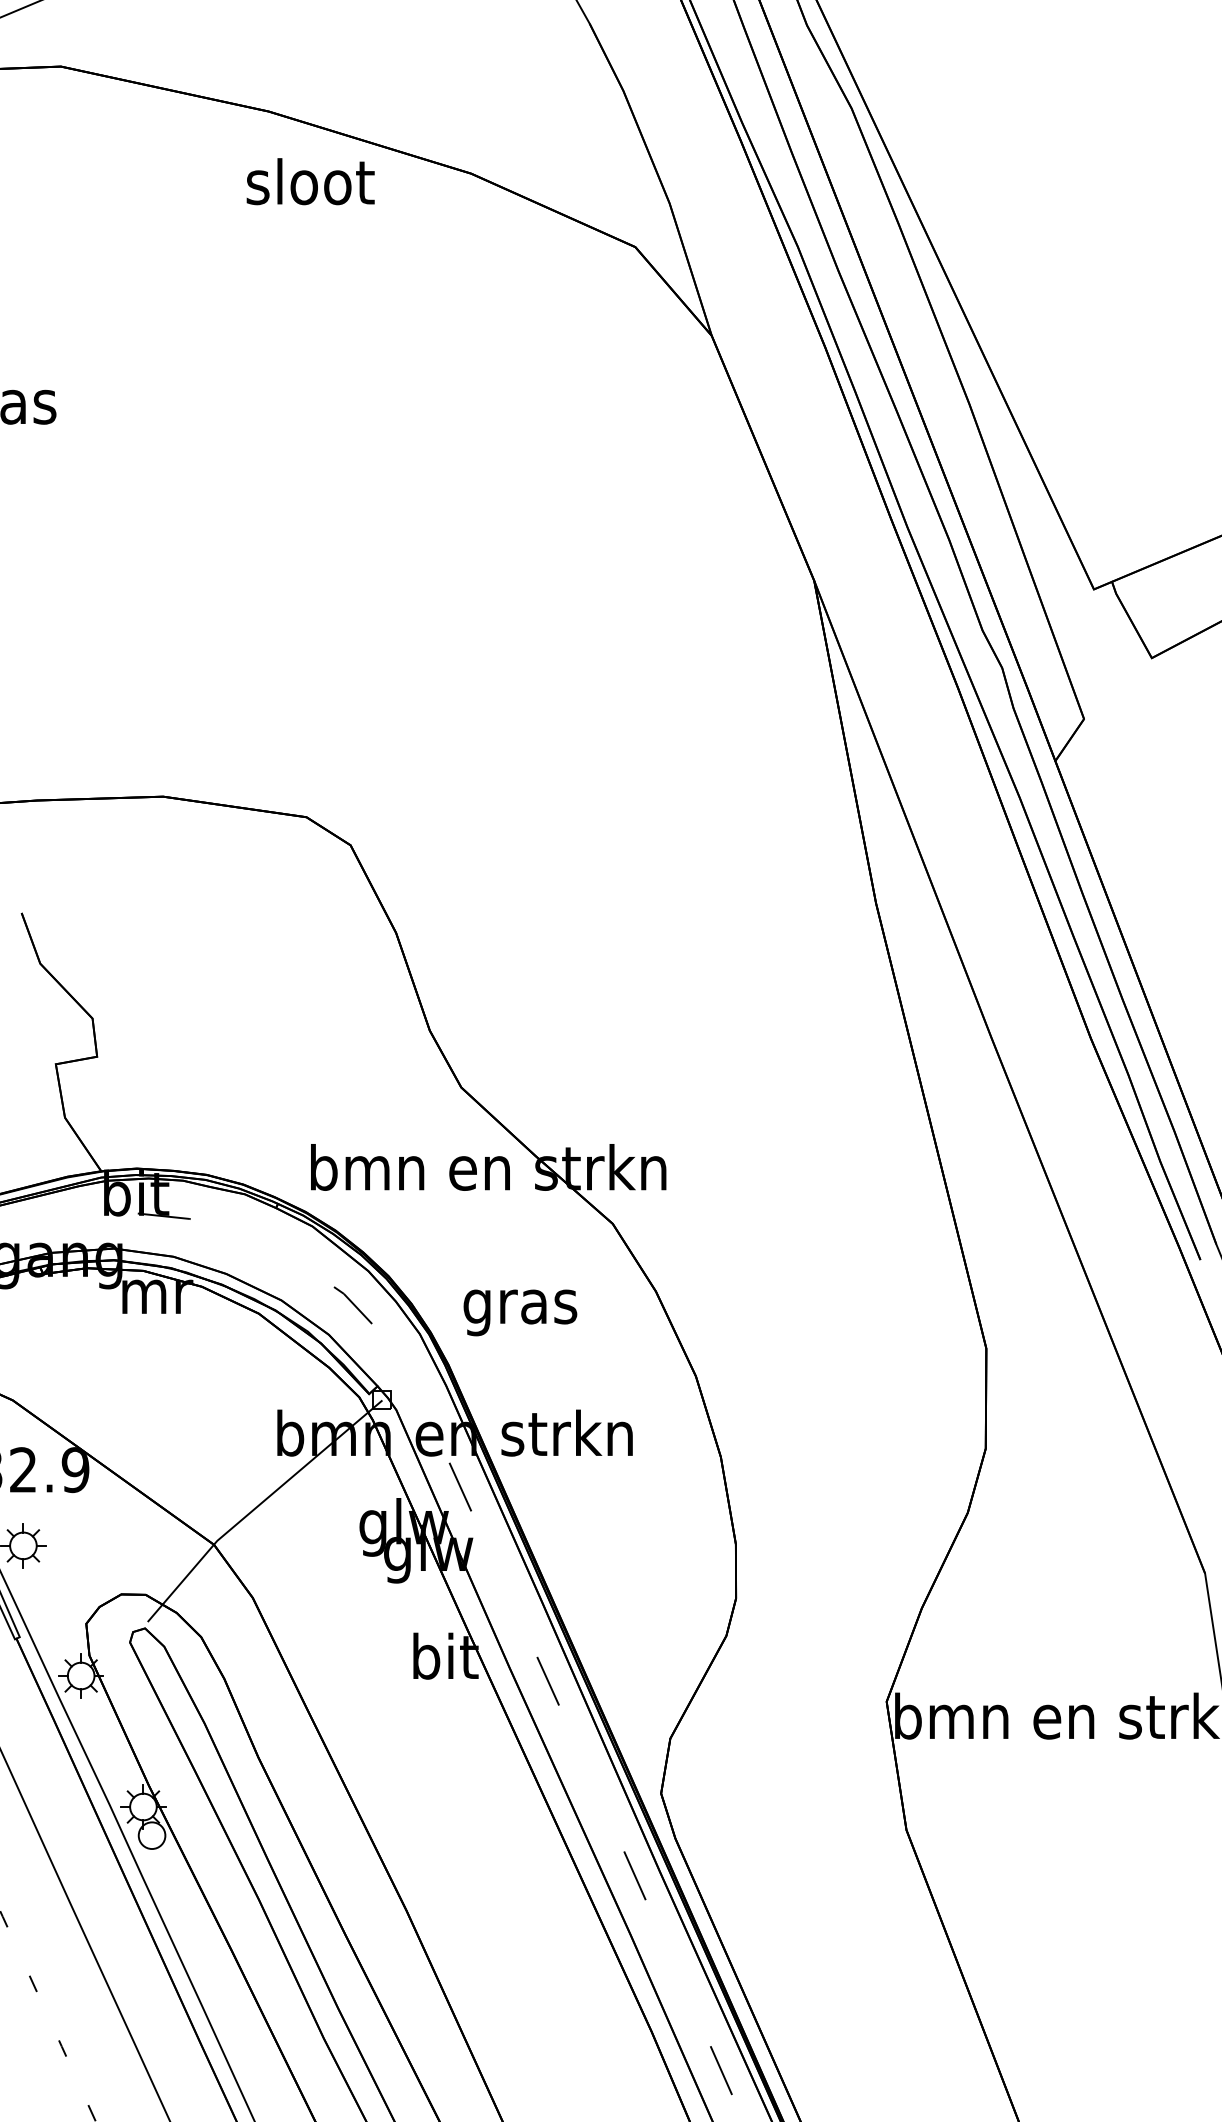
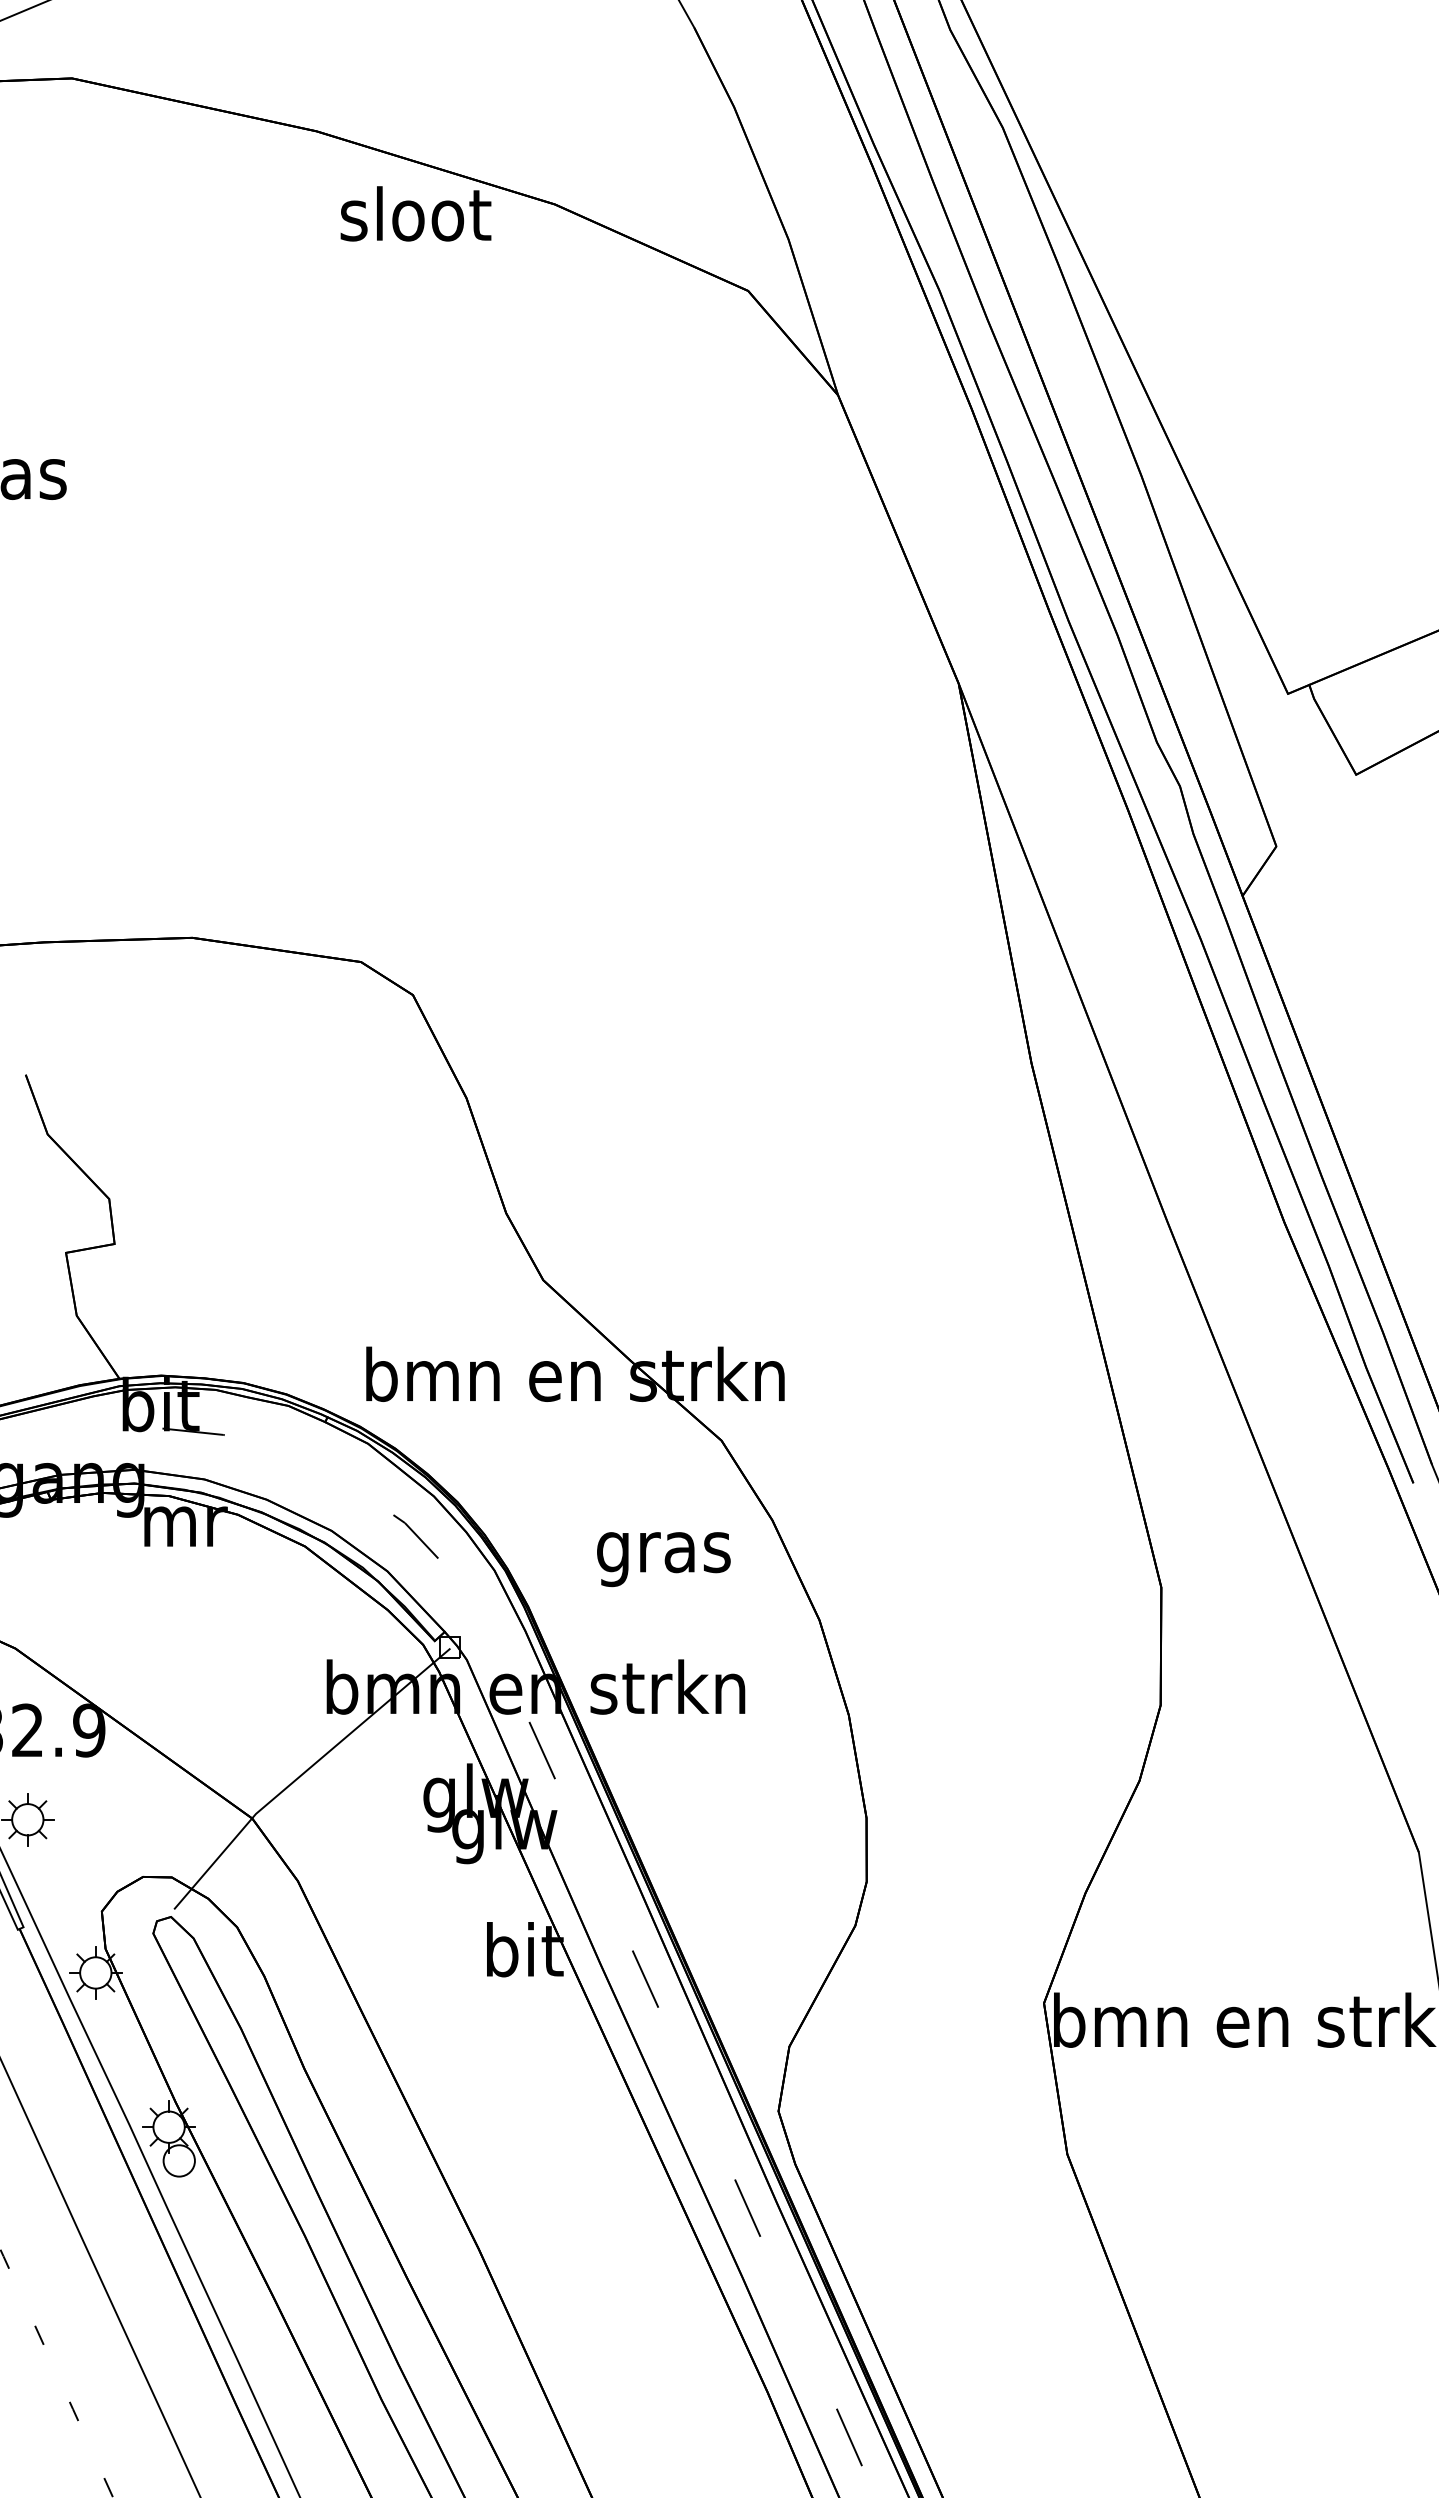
text: (310, 181) -> (415, 213), moved
text: (520, 1312) -> (663, 1559), moved

